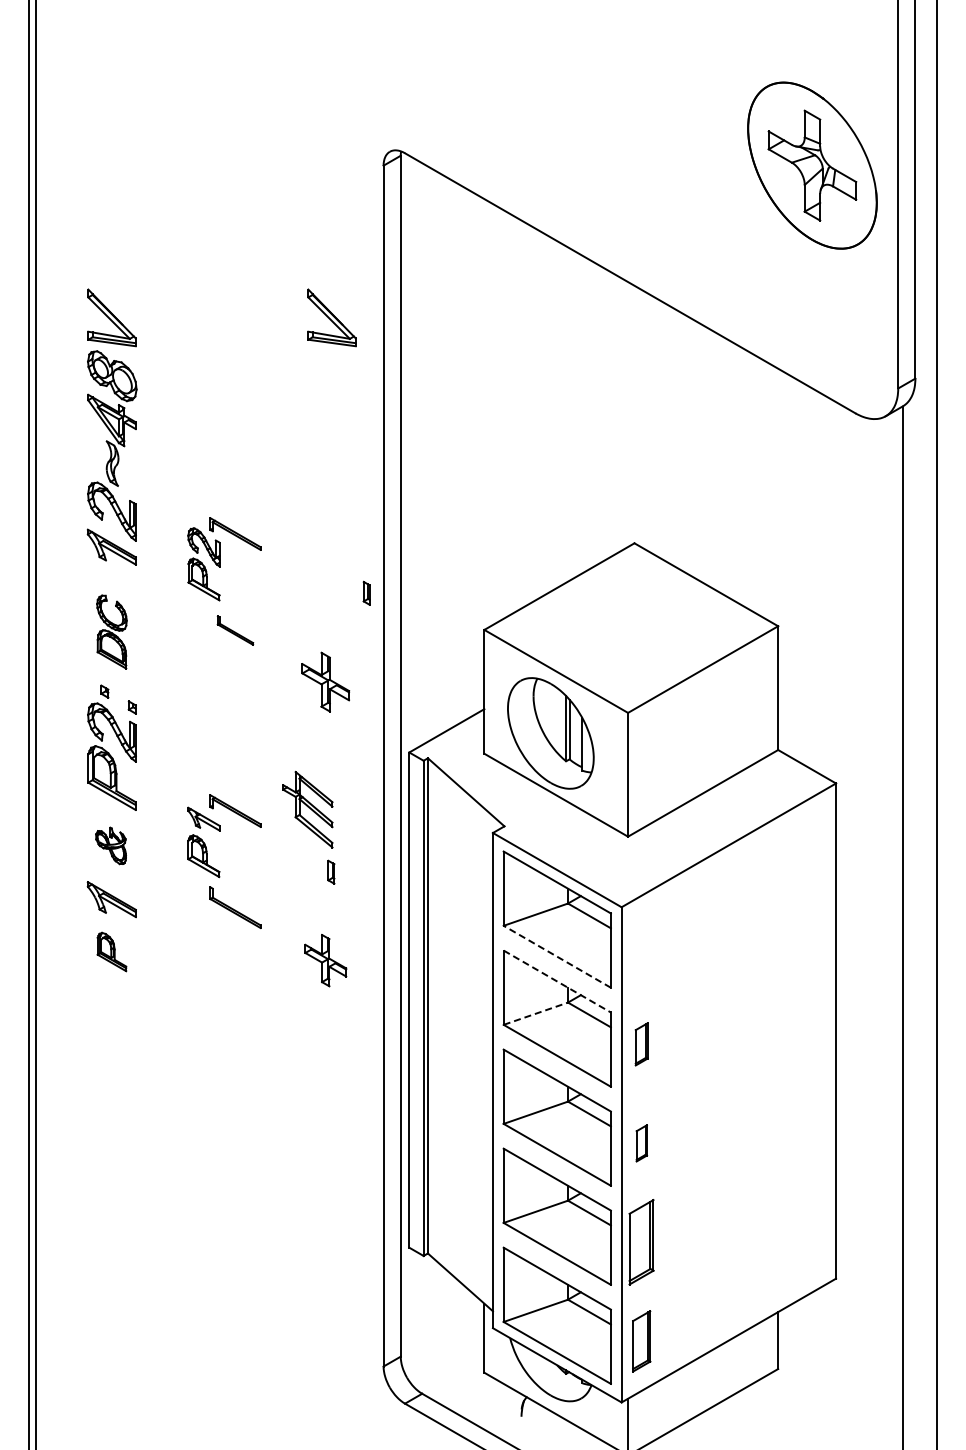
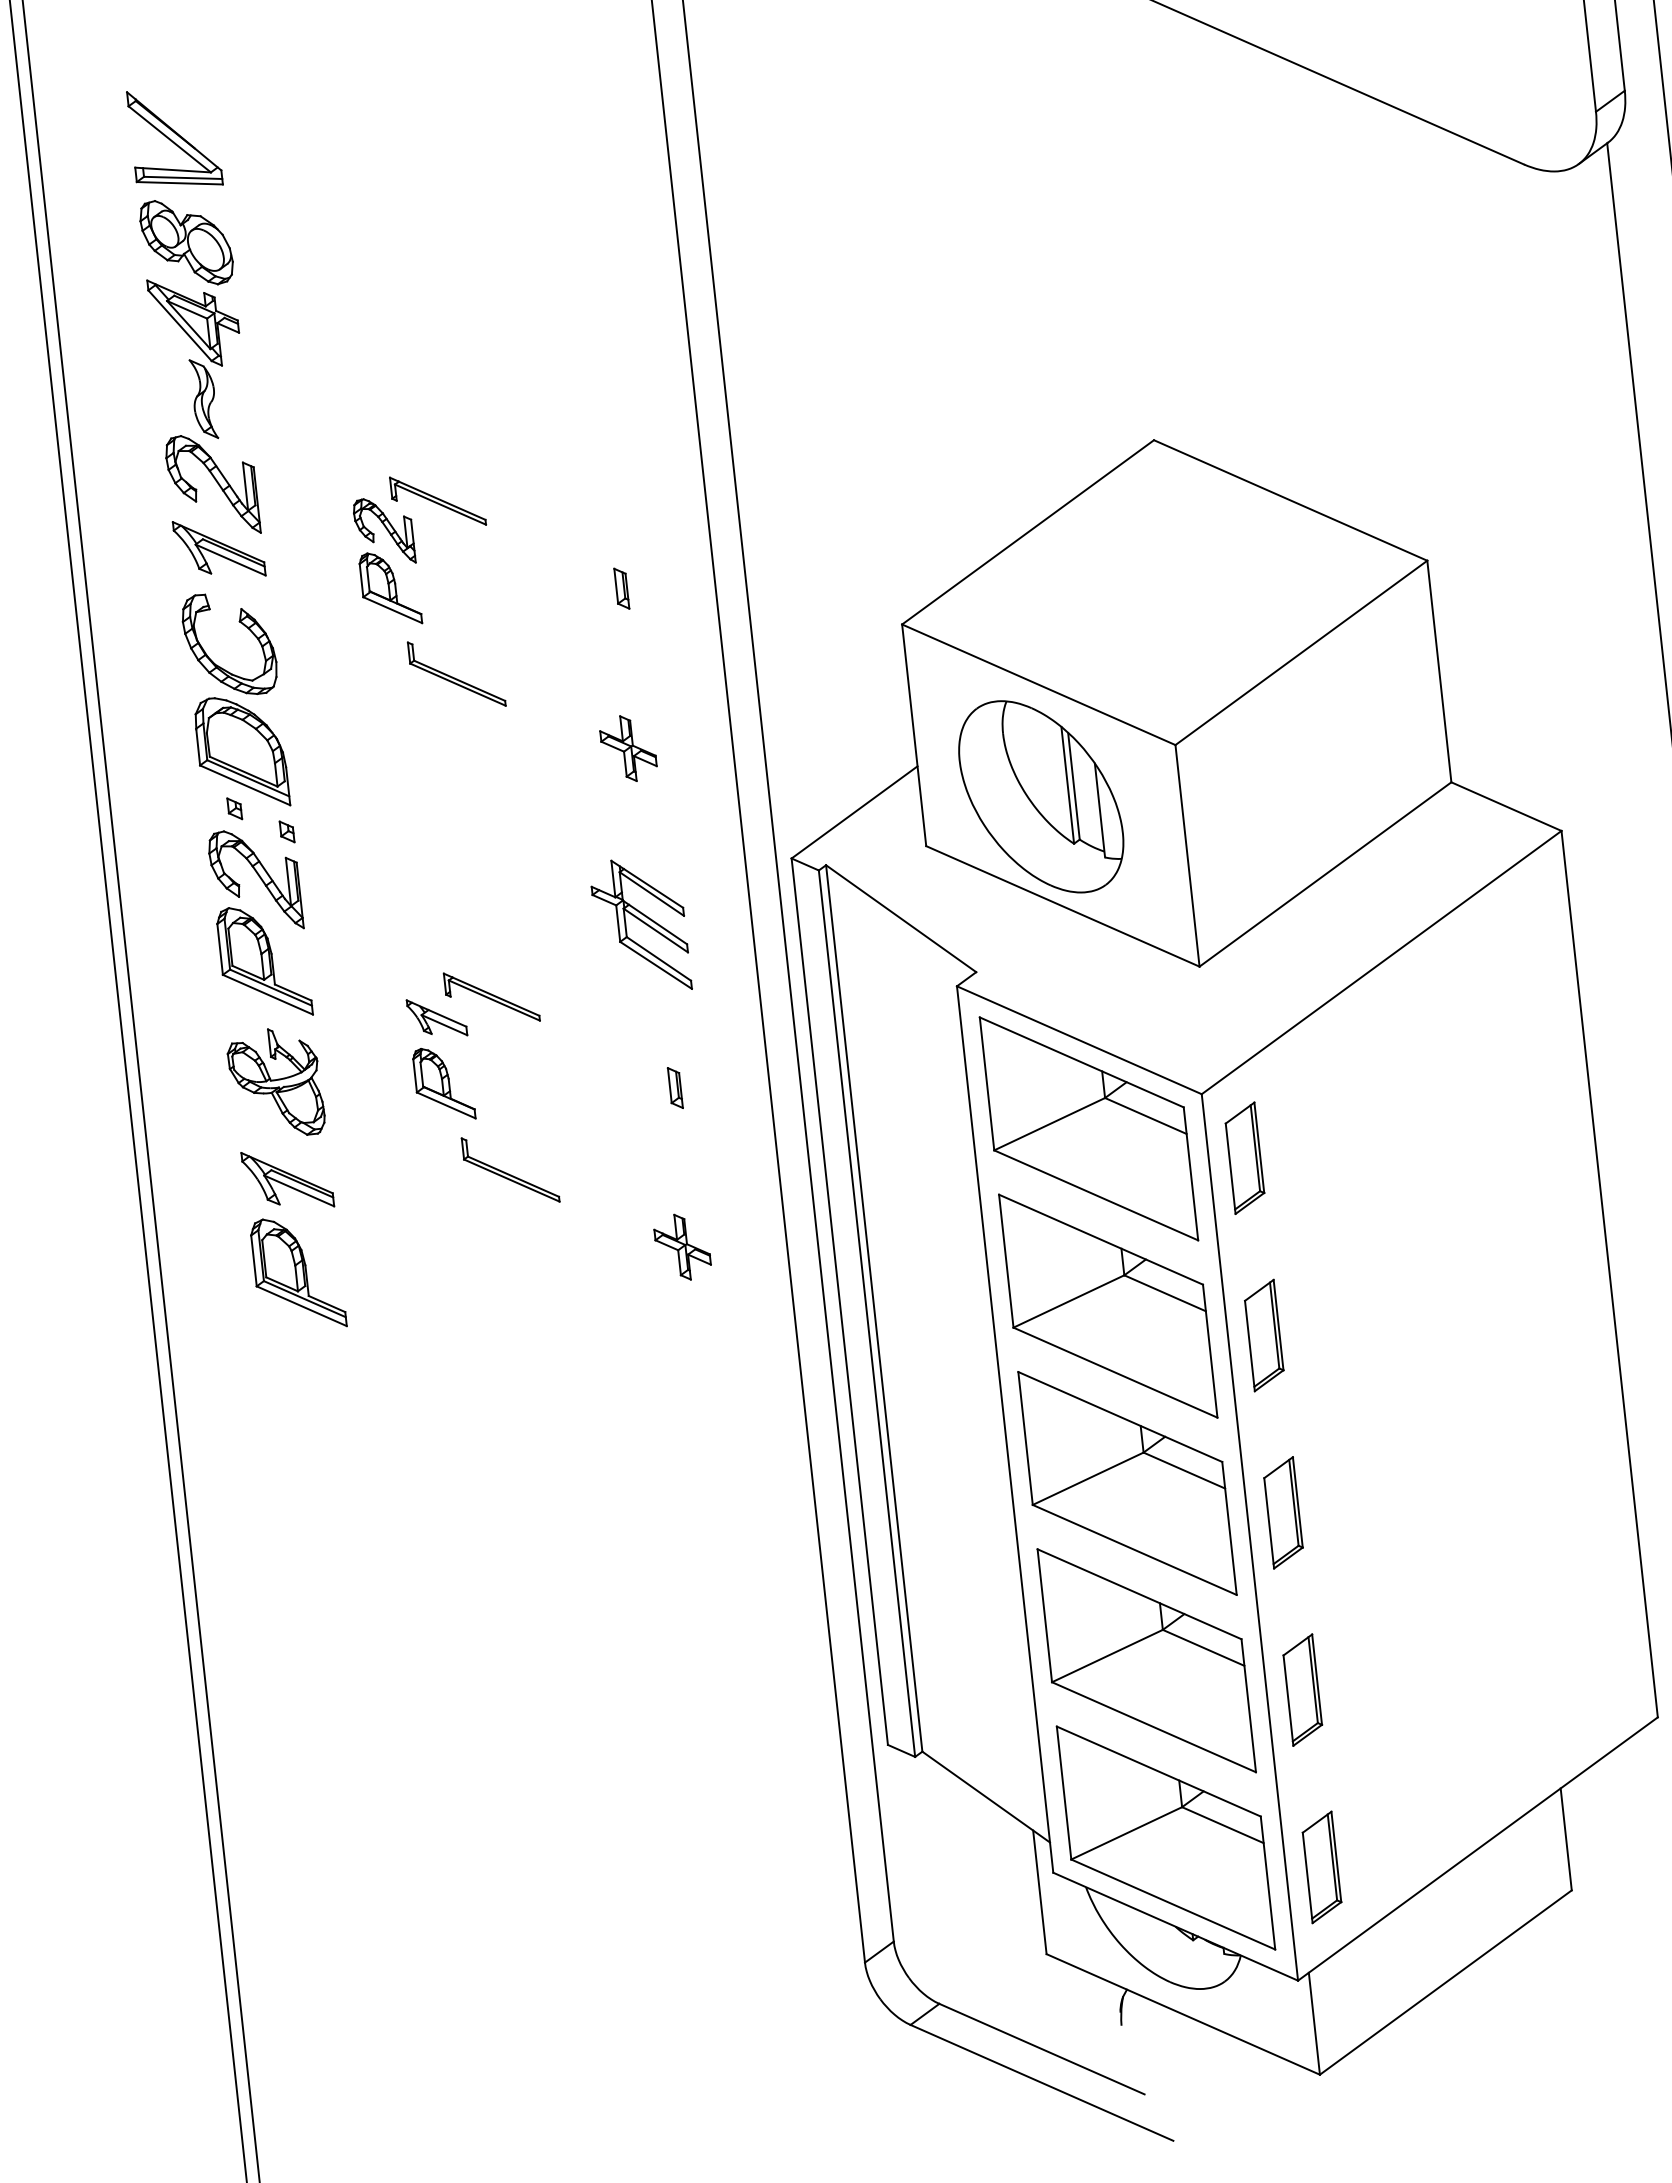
part: (331, 317) -> (567, 94), removed
part: (366, 592) -> (621, 587), moved
part: (235, 630) -> (456, 673), size x1.43
part: (111, 631) -> (234, 699), size x1.67
part: (325, 681) -> (627, 747), size x0.62
part: (307, 809) -> (639, 925), moved
part: (110, 845) -> (274, 1083), size x1.67
part: (641, 945) -> (1244, 1158), added
part: (111, 951) -> (297, 1272), size x1.67
line: (557, 956) -> (1096, 1194), dashed -> solid
part: (325, 960) -> (682, 1247), size x0.71
line: (557, 981) -> (1101, 1239), dashed -> solid
line: (536, 1013) -> (1070, 1300), dashed -> solid
part: (641, 1044) -> (1263, 1336), size x1.43
part: (641, 1143) -> (1283, 1513), size x1.67
part: (641, 1242) -> (1302, 1690), size x0.71

